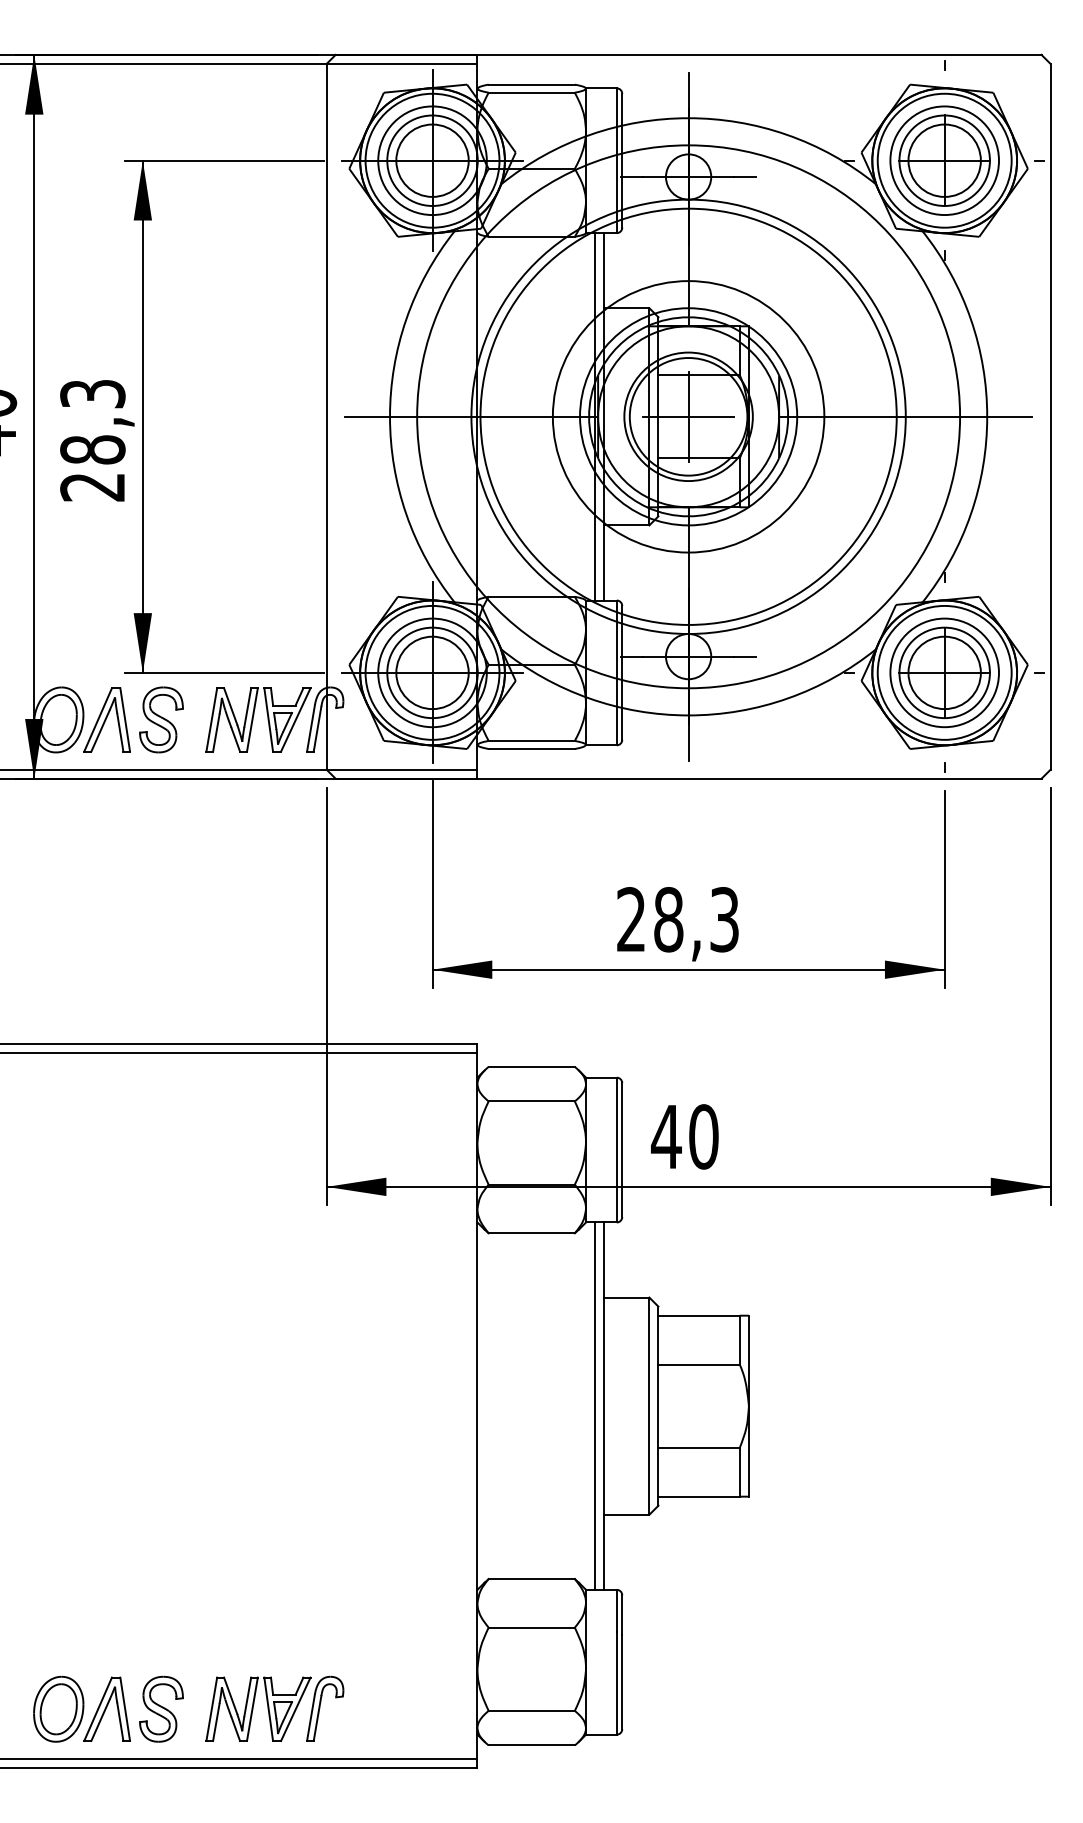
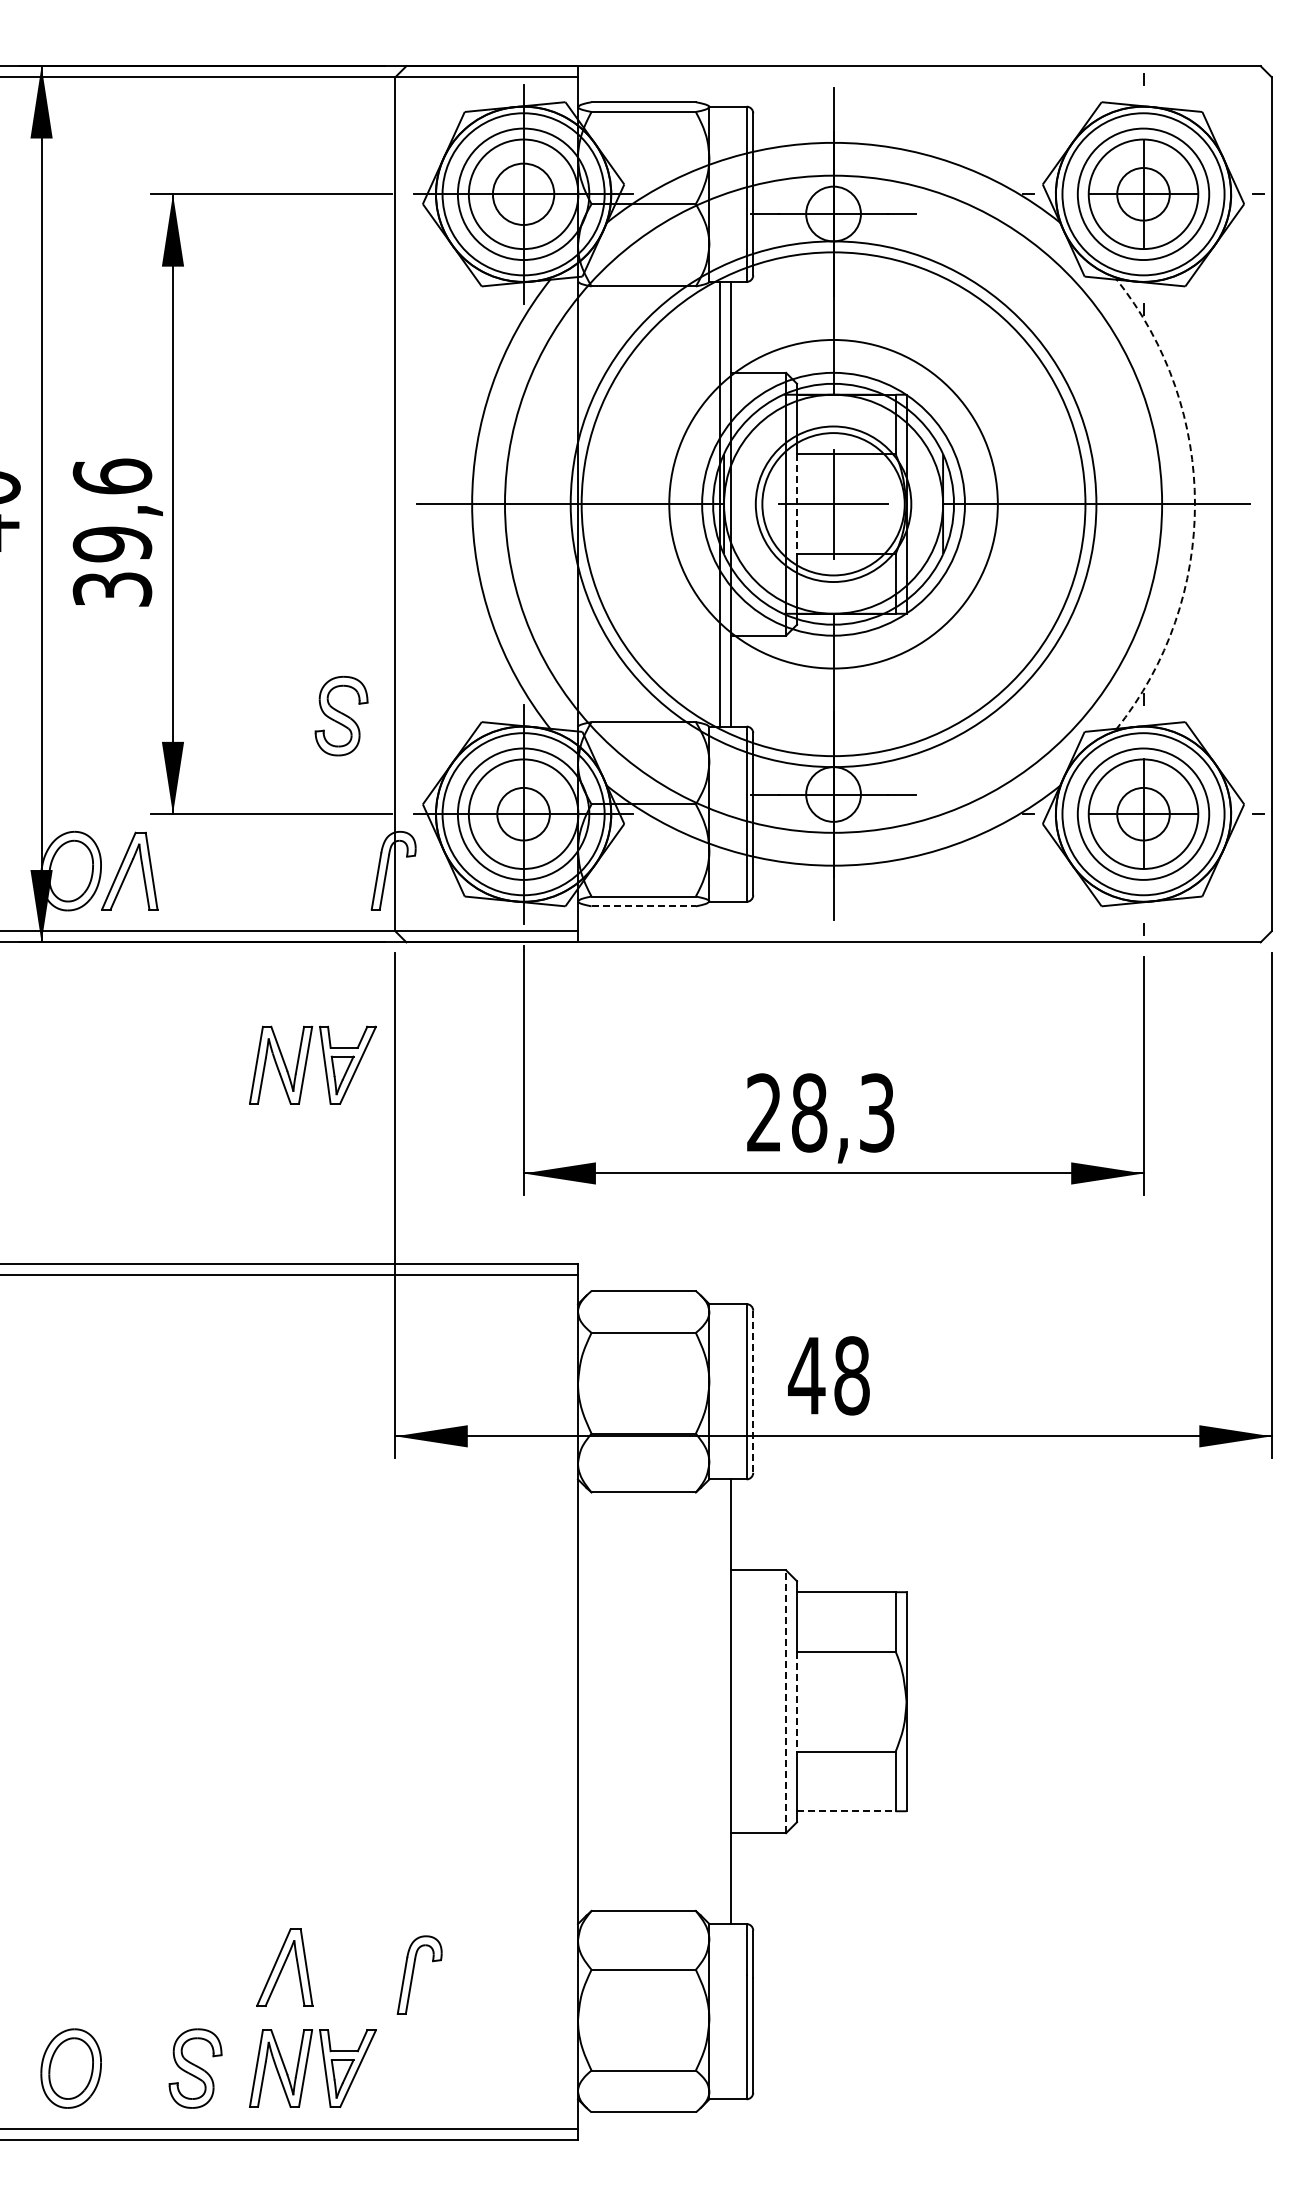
circle: (432, 160) -> (523, 194), size x0.7
circle: (944, 160) -> (1143, 194), size x0.6
line: (658, 417) -> (797, 504), solid -> dashed
arc: (986, 417) -> (1194, 504), solid -> dashed
text: (92, 440) -> (112, 532), 28,3 -> 39,6
circle: (432, 673) -> (523, 814), size x0.6
circle: (944, 673) -> (1143, 814), size x0.6
part: (161, 719) -> (341, 715), moved
part: (258, 719) -> (312, 1064), moved
line: (532, 749) -> (644, 906), solid -> dashed
text: (703, 1136) -> (851, 1375), 40 -> 48
line: (622, 1150) -> (753, 1392), solid -> dashed
line: (595, 1405) -> (720, 1701), removed
line: (649, 1405) -> (786, 1701), solid -> dashed
line: (658, 1406) -> (797, 1702), solid -> dashed
line: (699, 1496) -> (846, 1811), solid -> dashed
part: (325, 1708) -> (419, 1974), moved
part: (106, 1709) -> (284, 1967), moved

